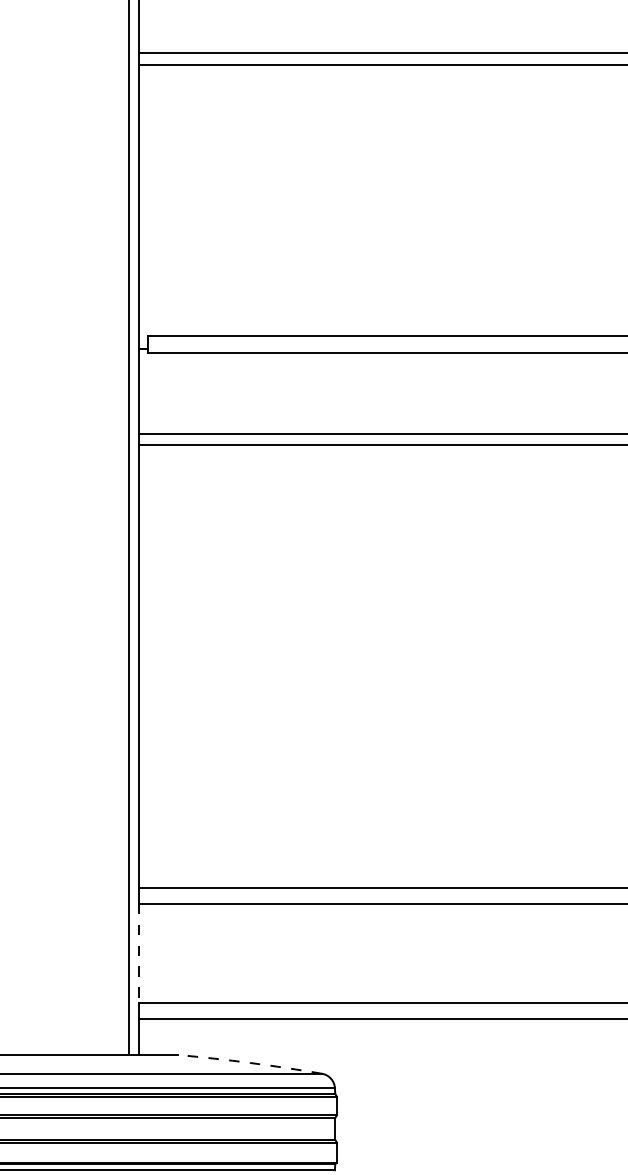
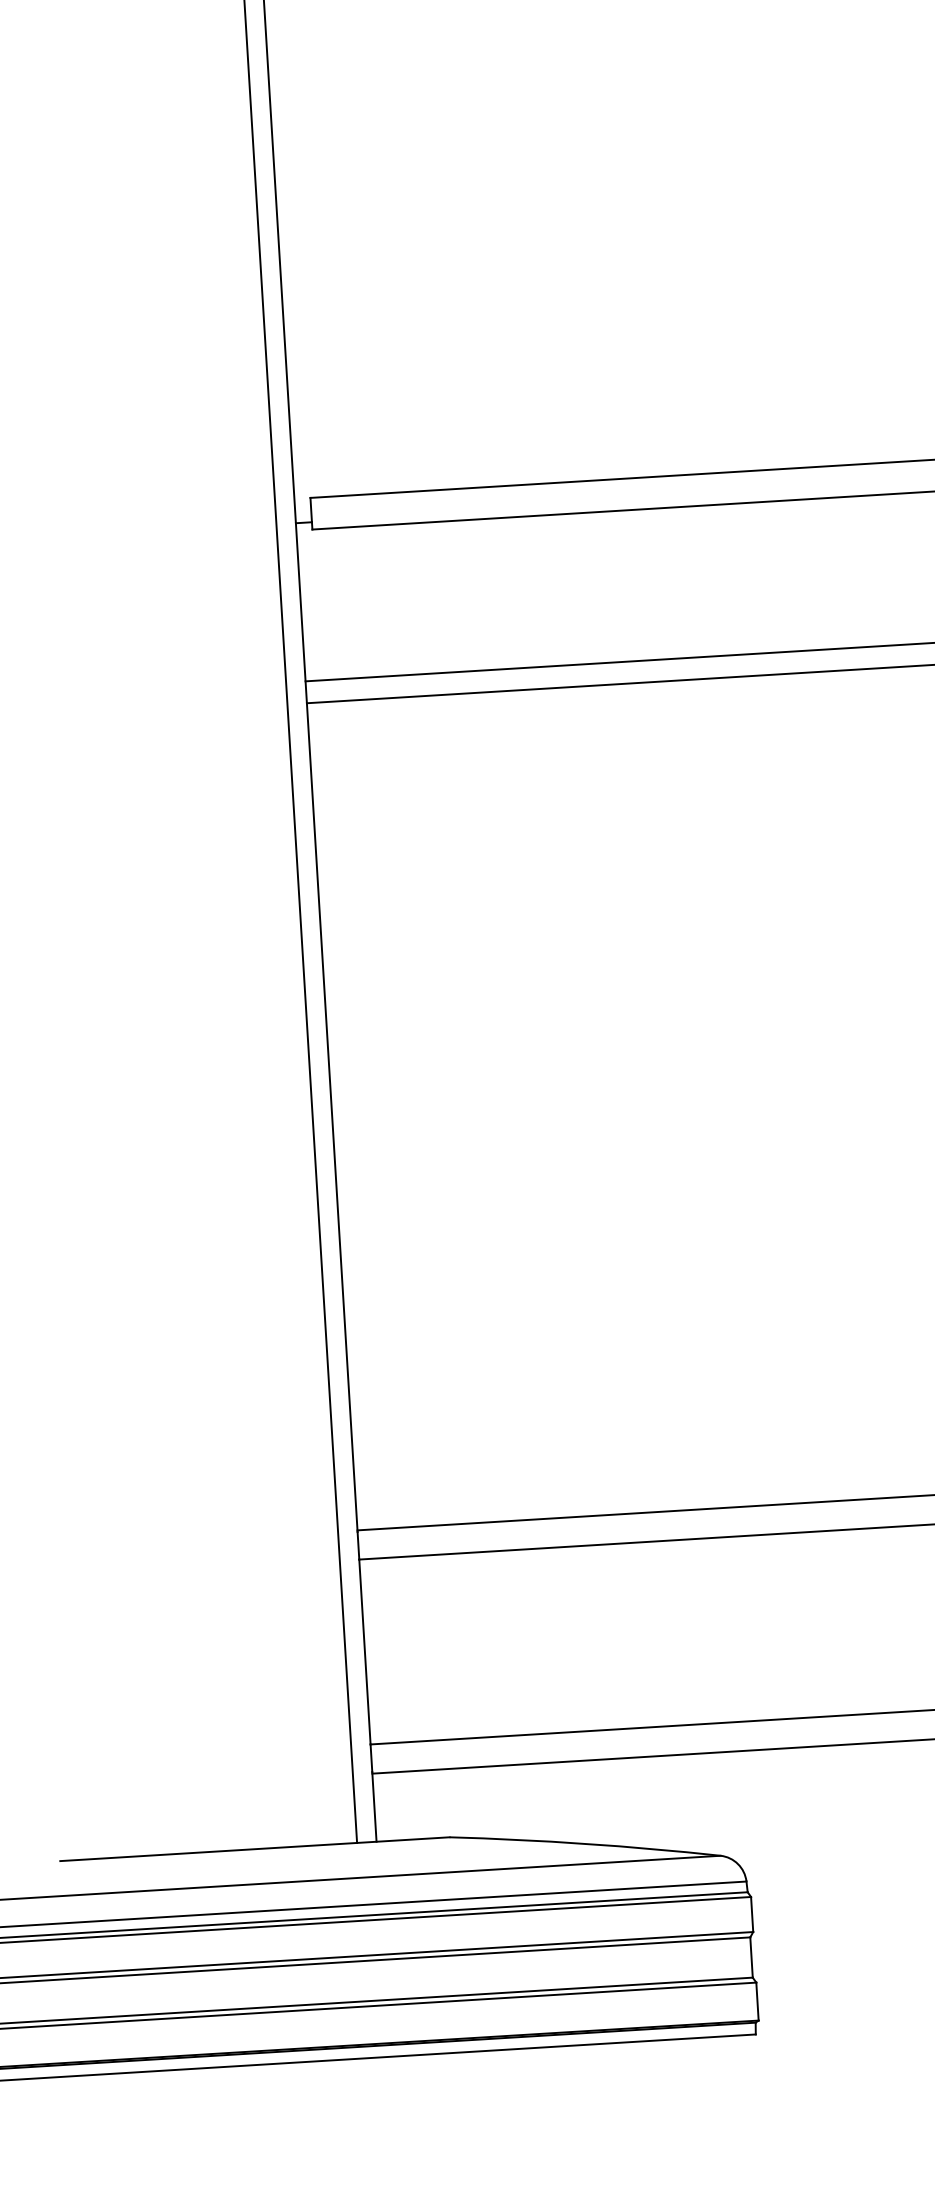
line: (138, 953) -> (364, 1652), dashed -> solid
arc: (250, 1062) -> (585, 1842), dashed -> solid

